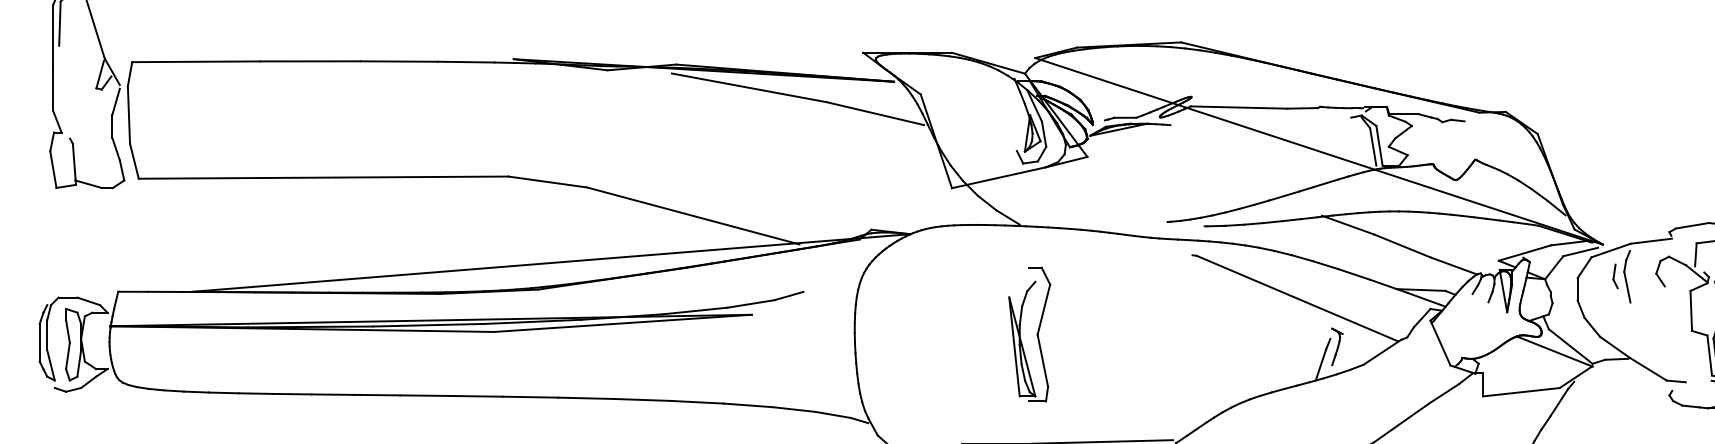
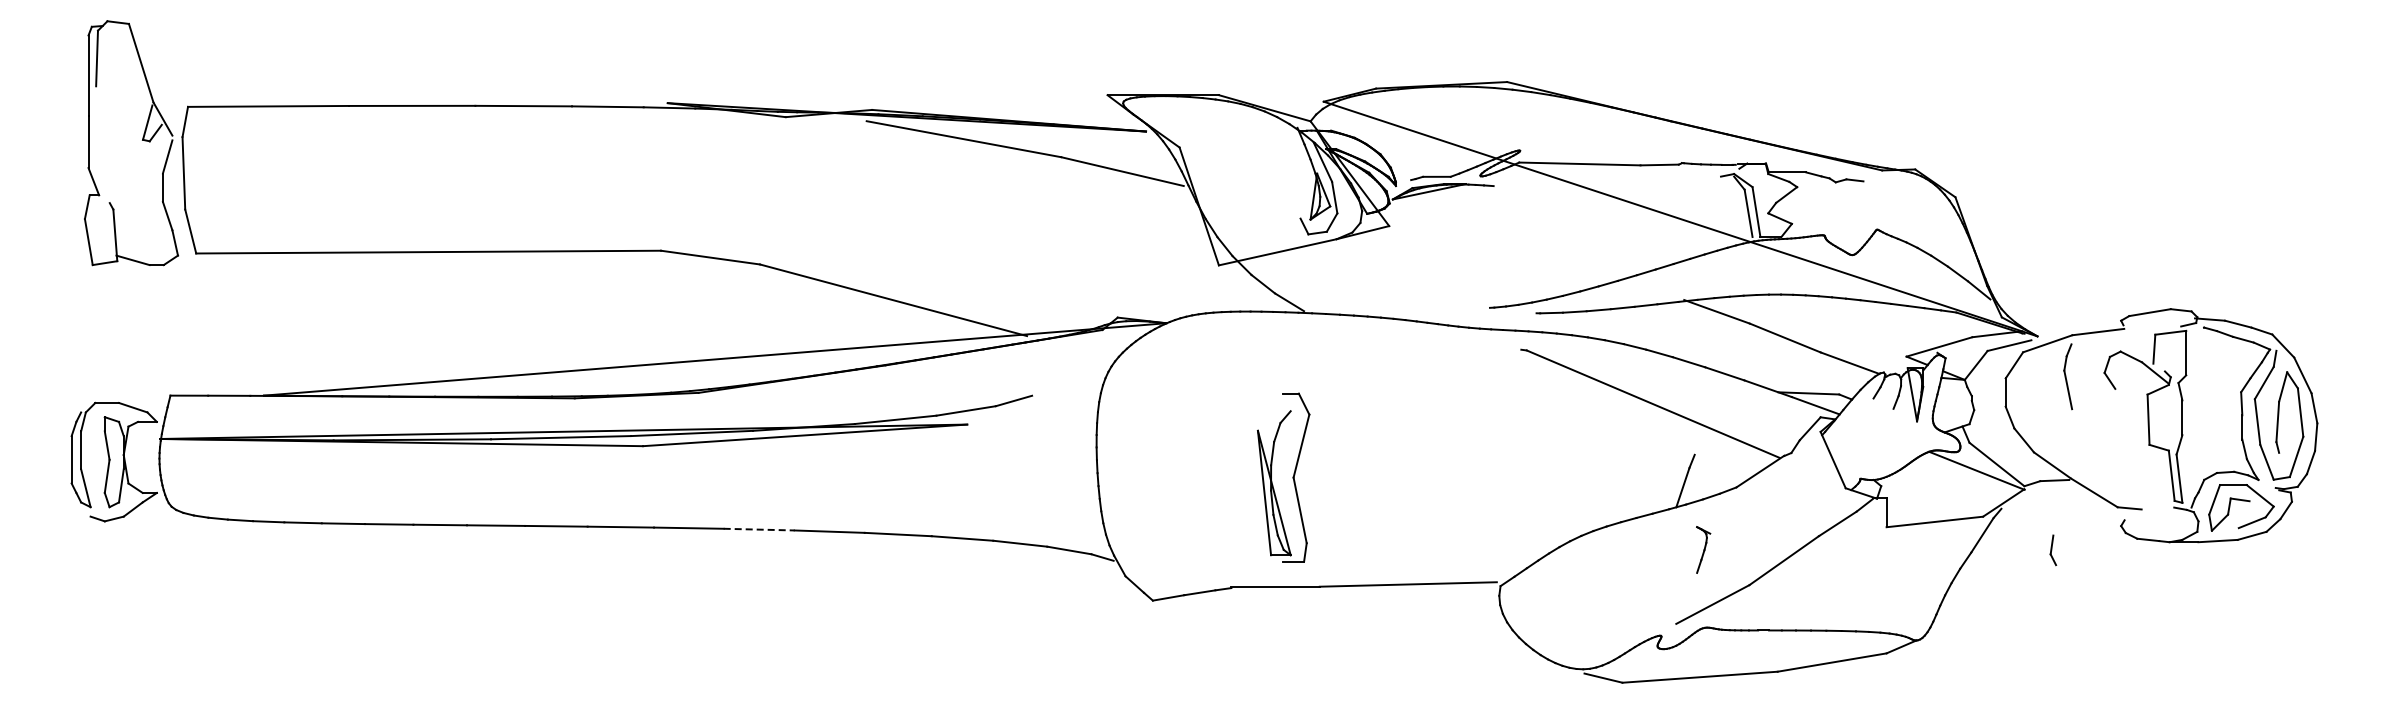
part: (1615, 276) -> (2053, 550), moved
part: (1036, 334) -> (1292, 477), moved
part: (1337, 346) -> (1703, 549), moved
line: (586, 398) -> (759, 529), solid -> dashed

